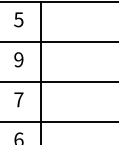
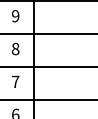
text: (18, 20) -> (15, 16), 5 -> 9
text: (18, 60) -> (15, 49), 9 -> 8

